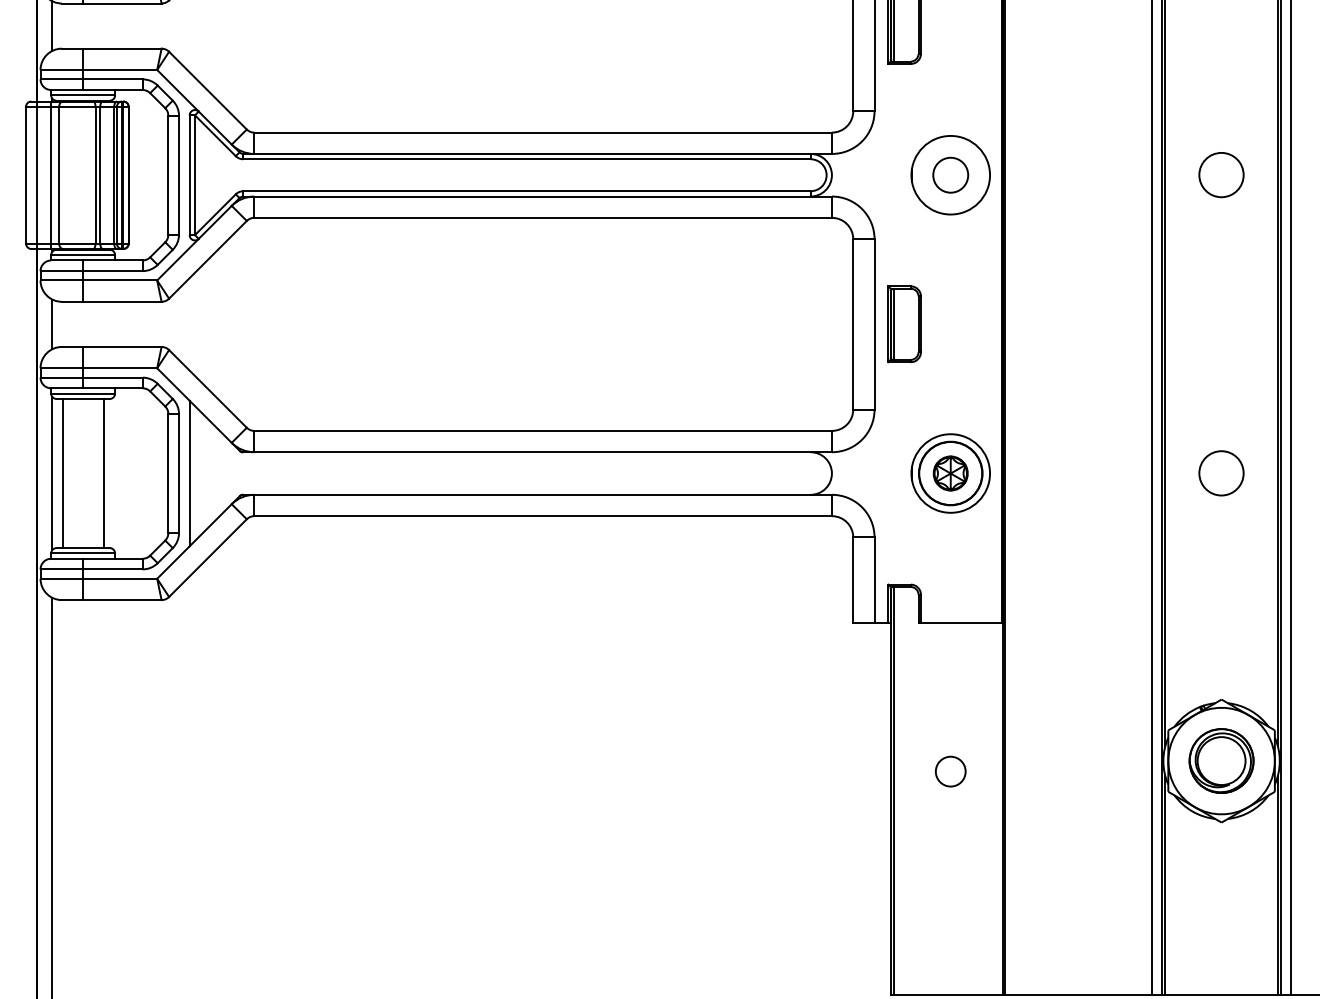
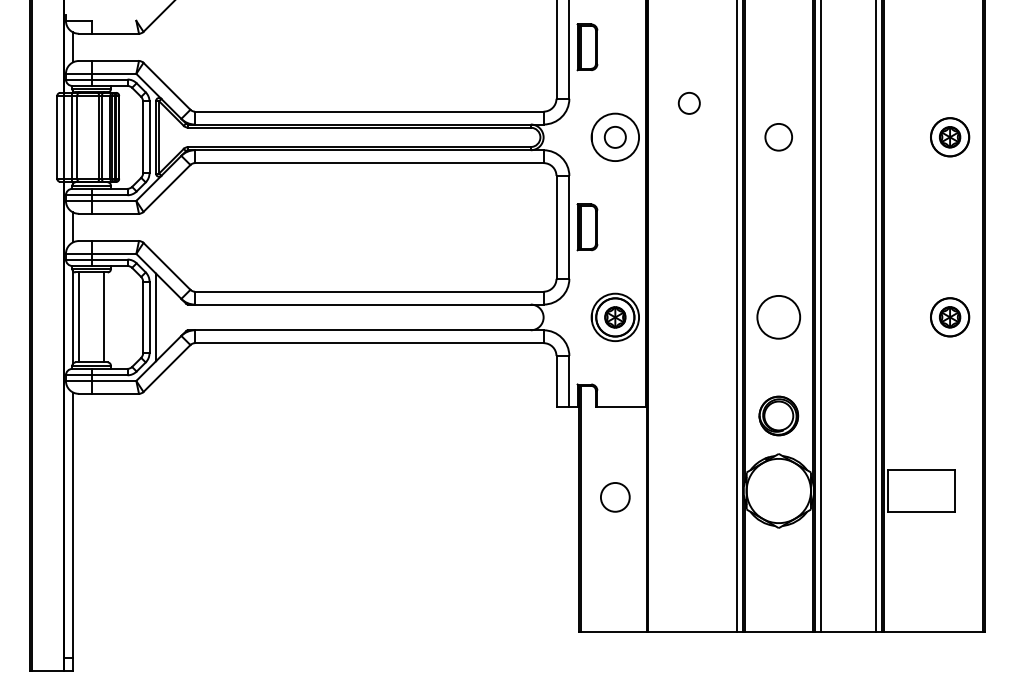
circle: (1071, 119) -> (688, 103), added
circle: (1221, 471) -> (778, 316), size x1.6
part: (1221, 760) -> (778, 415), moved
circle: (950, 771) -> (615, 497), size x1.6

